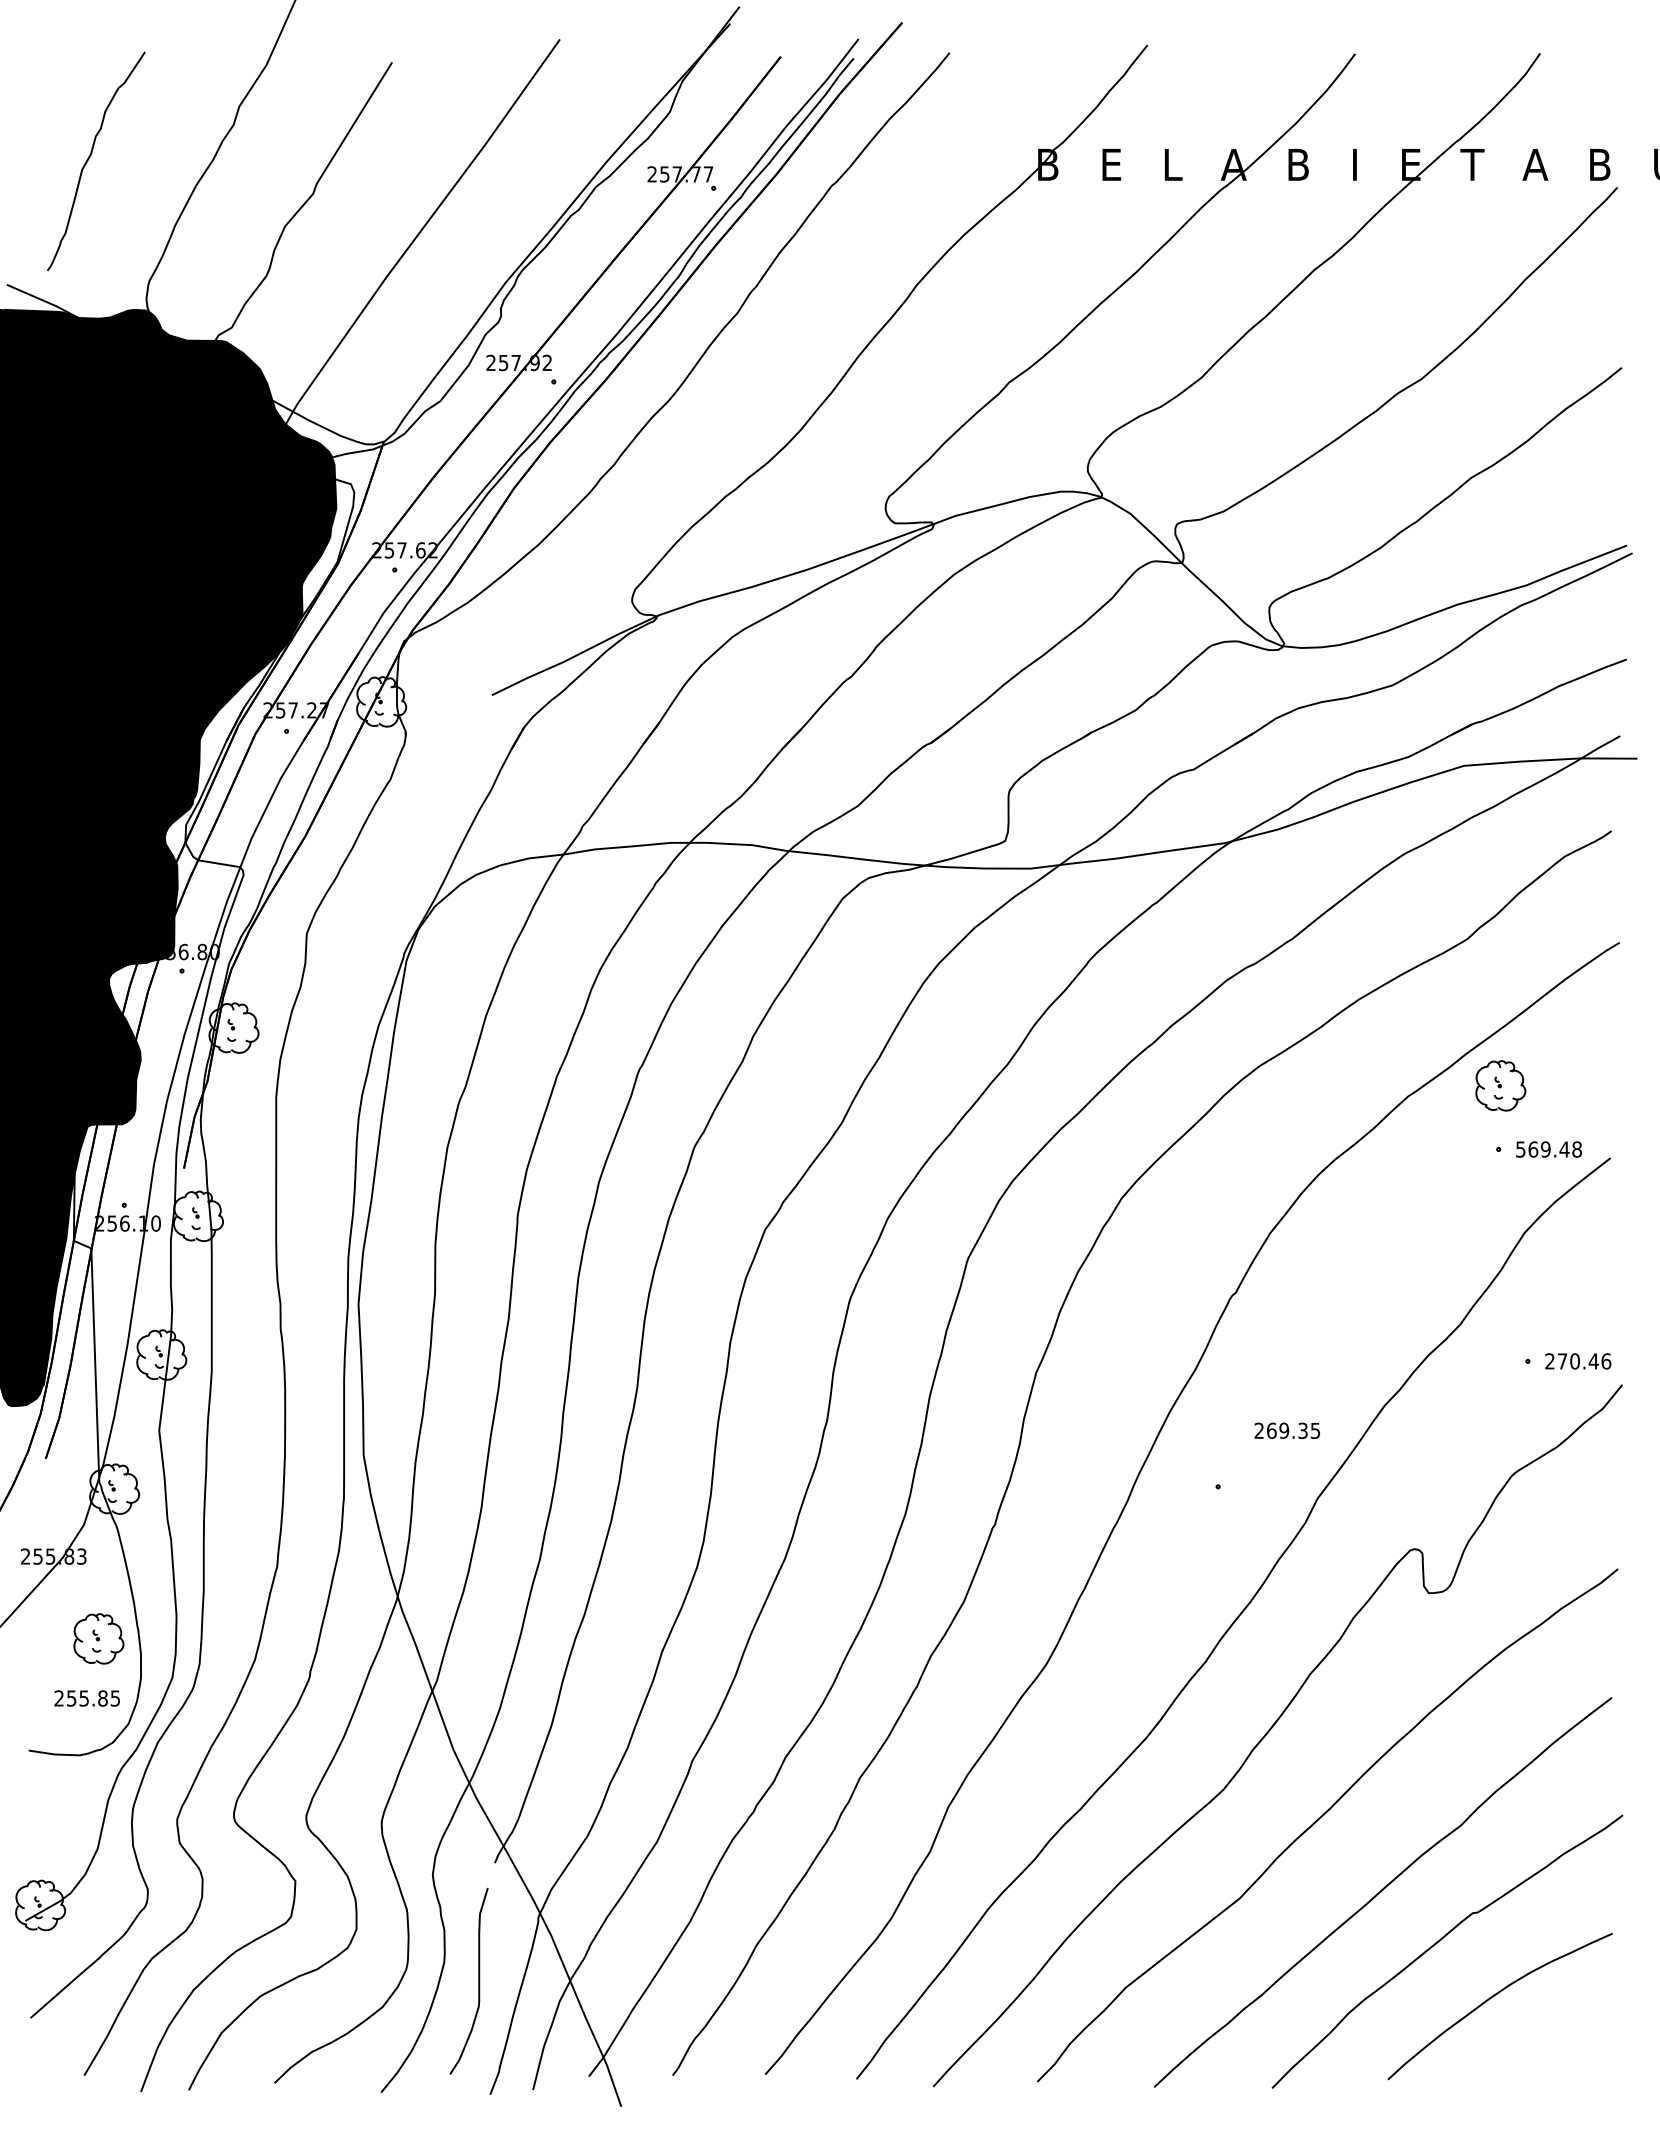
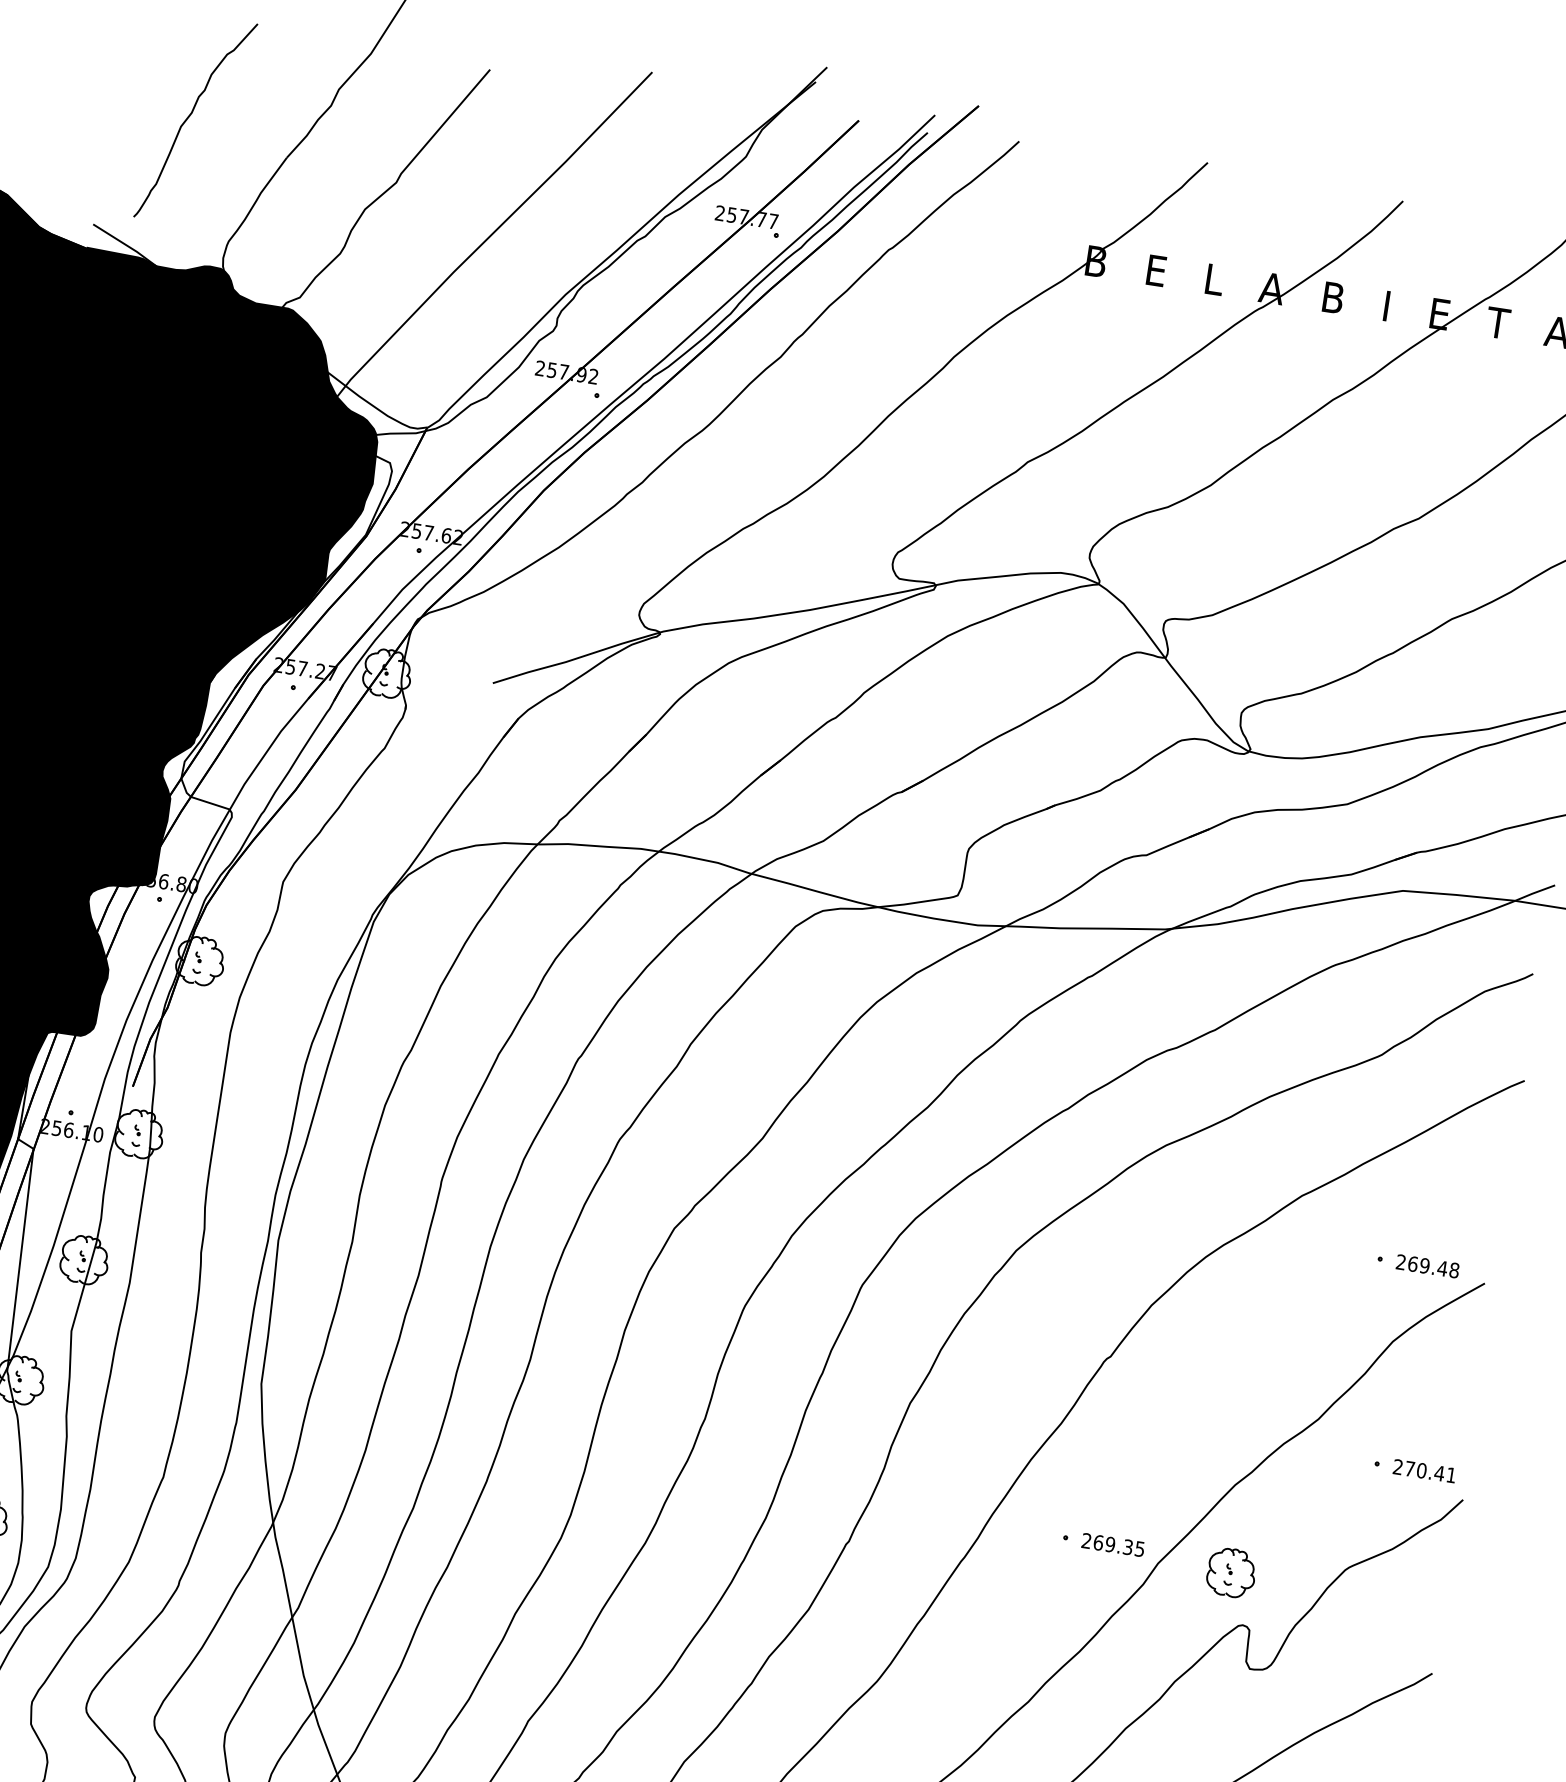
part: (1500, 1085) -> (1231, 1572), moved
text: (1520, 1149) -> (1400, 1262), 569.48 -> 269.48
text: (1606, 1361) -> (1451, 1475), 270.46 -> 270.41
text: (1287, 1430) -> (1113, 1544), moved

